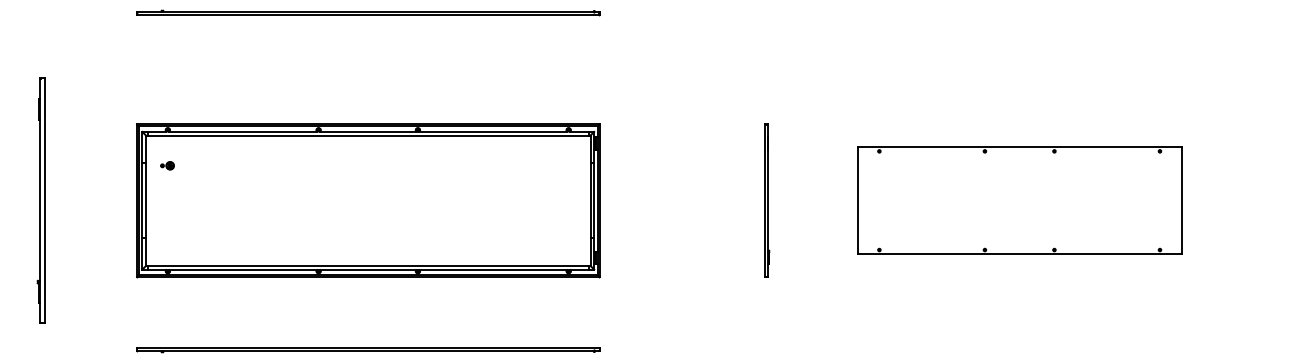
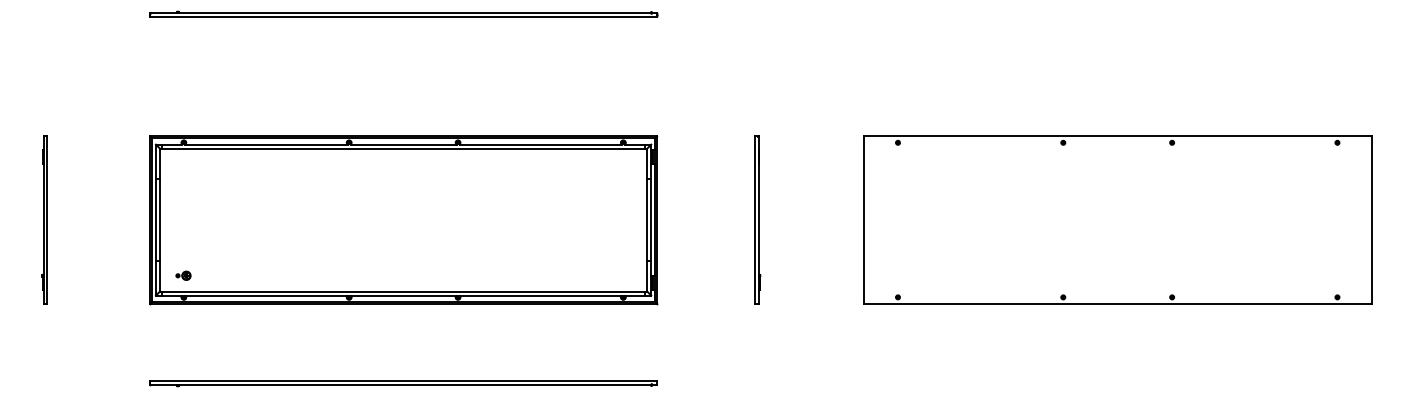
part: (167, 165) -> (183, 275), moved
part: (40, 200) -> (44, 219), size x0.62
part: (766, 200) -> (757, 219), moved
part: (1019, 200) -> (1117, 219), size x1.43

